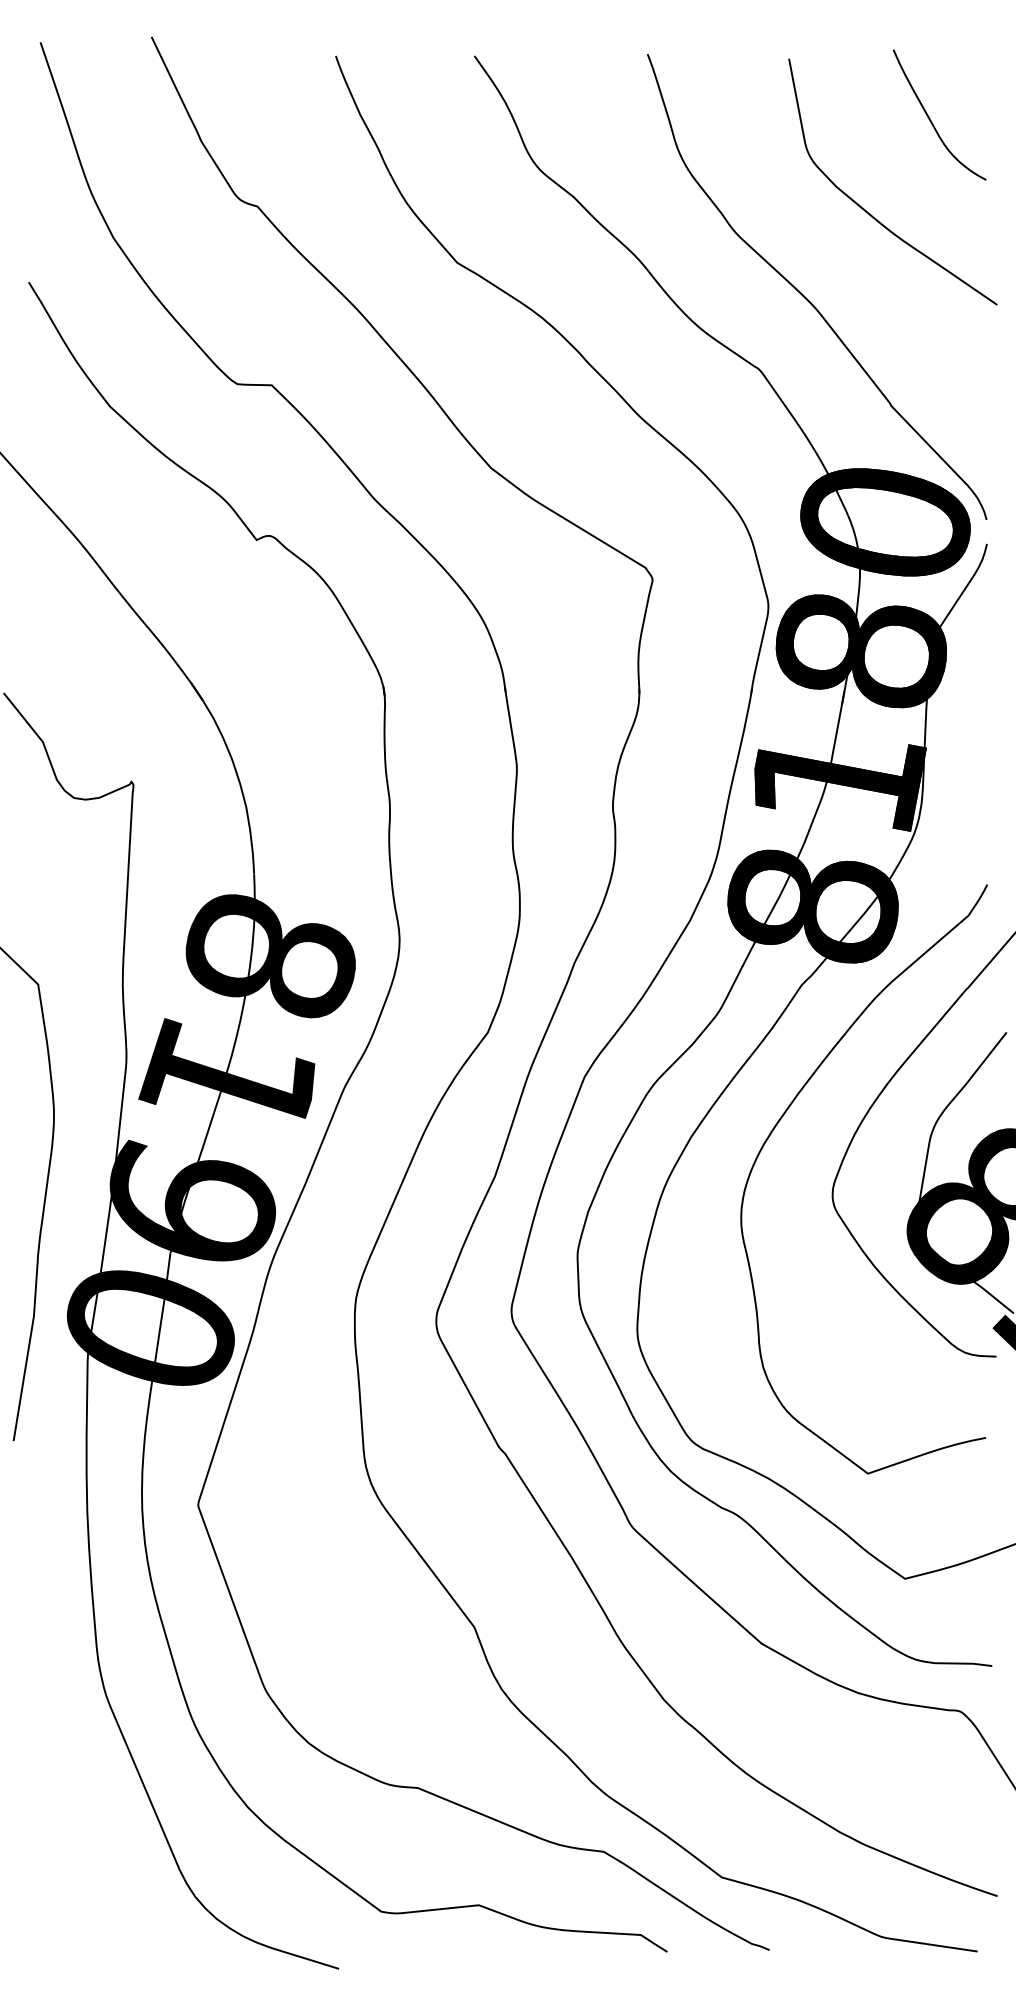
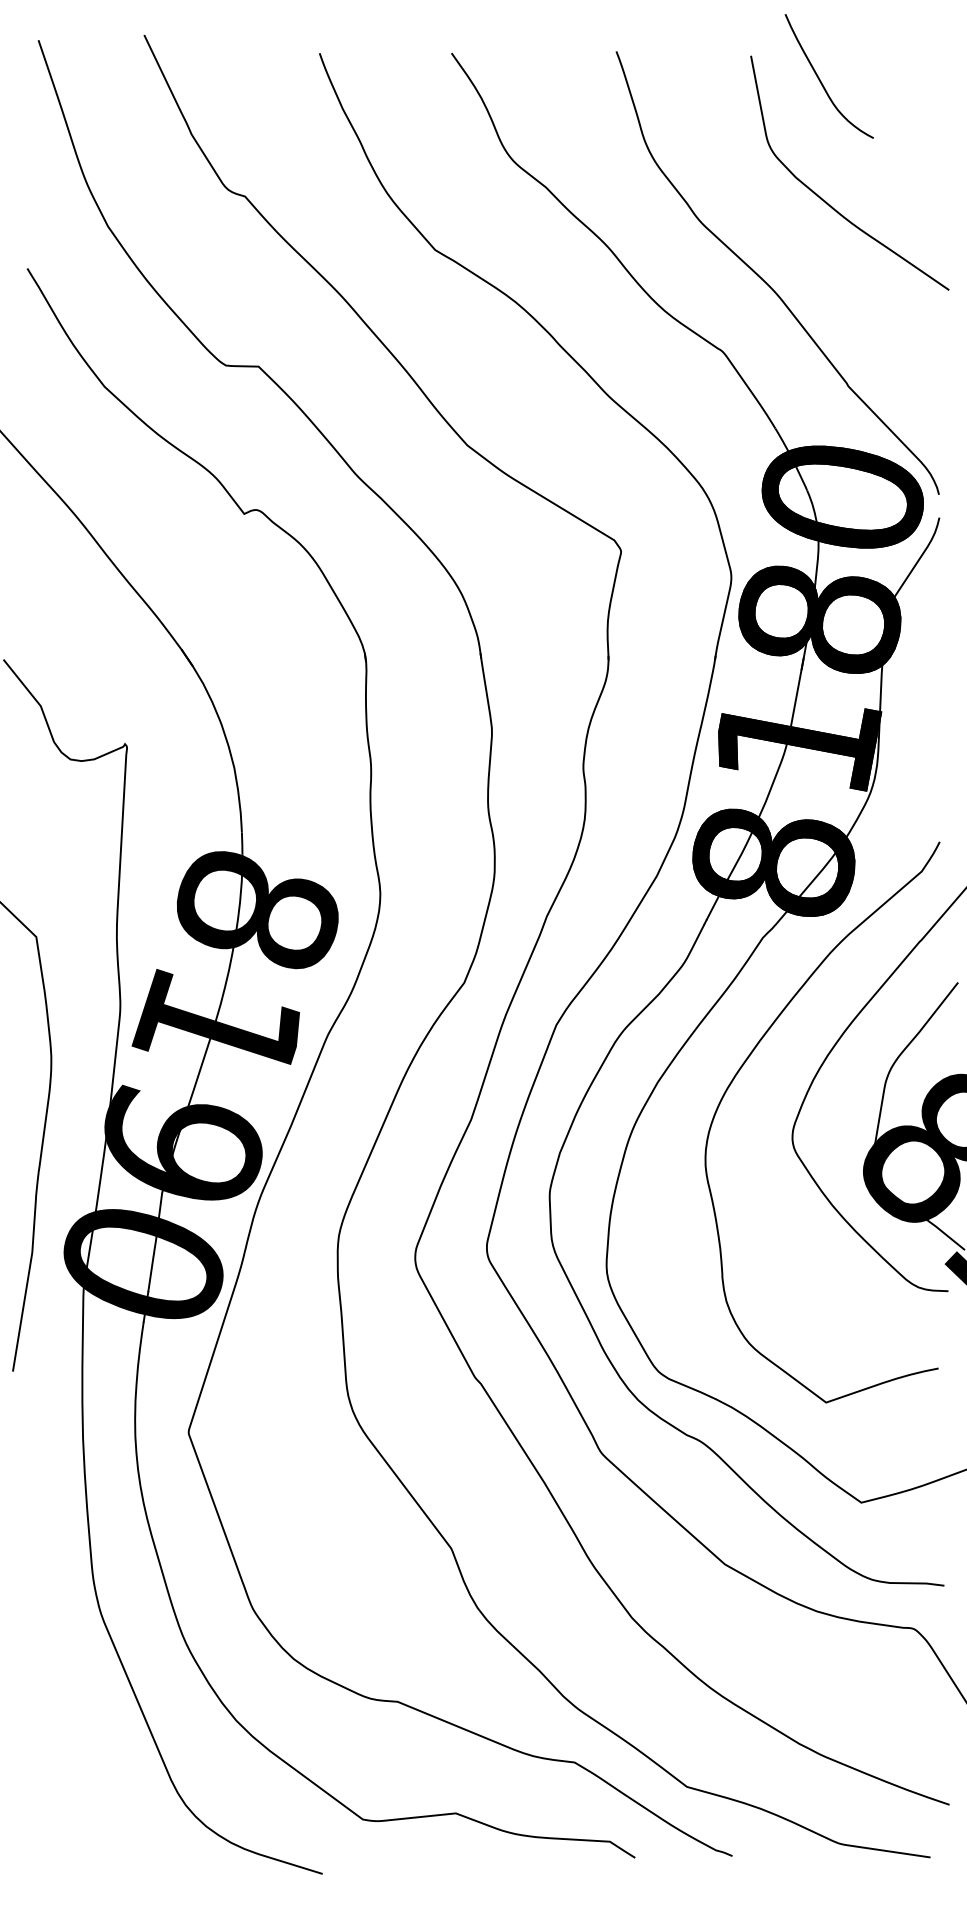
curve: (932, 121) -> (822, 82), moved

